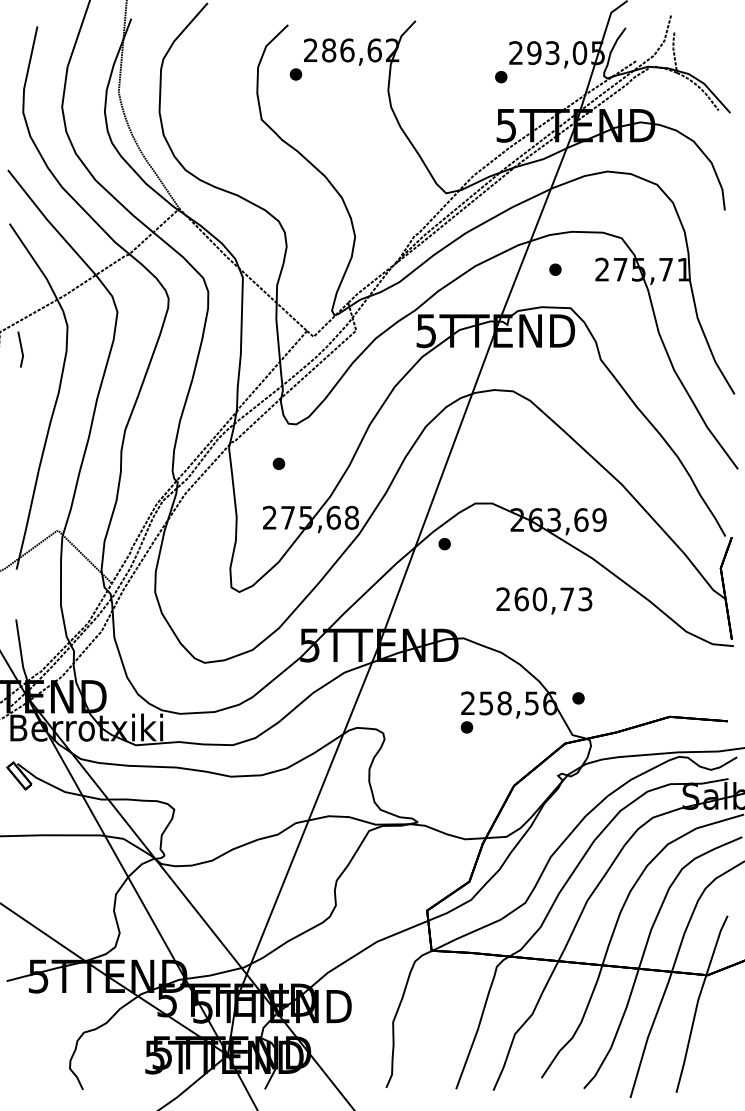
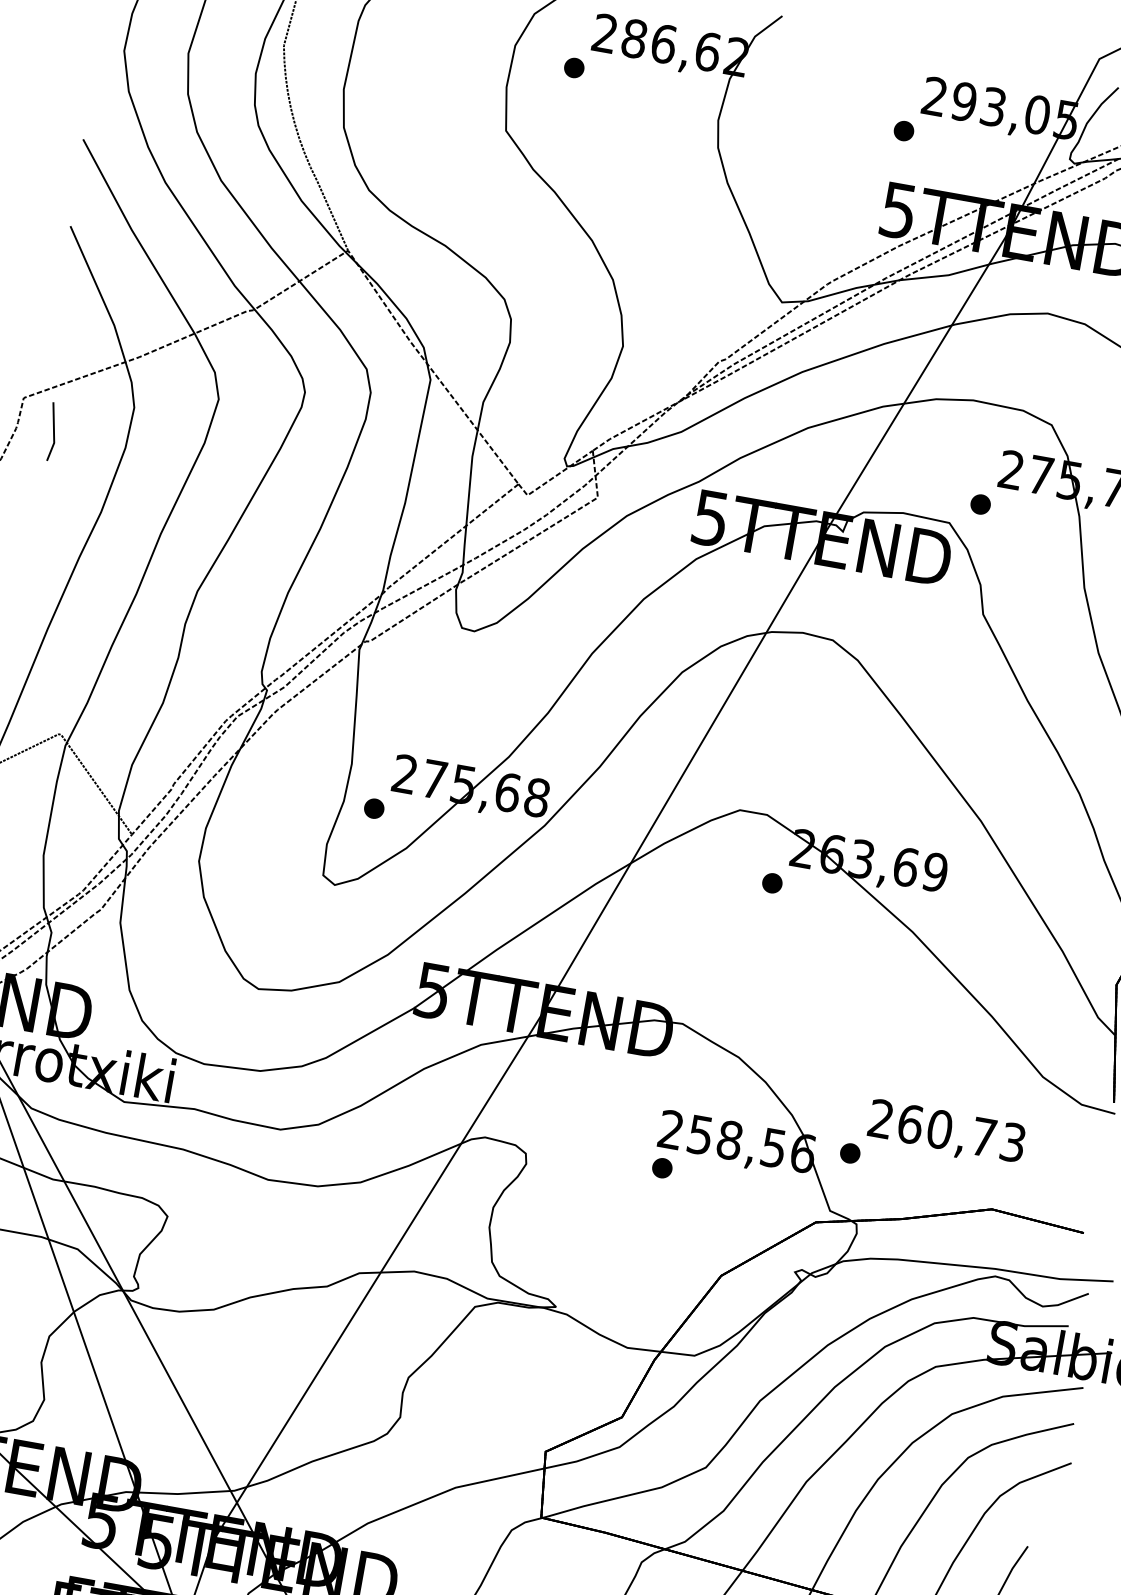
part: (555, 269) -> (980, 504), moved
part: (278, 463) -> (373, 807), moved
part: (444, 544) -> (771, 883), moved
text: (544, 600) -> (946, 1132), moved

